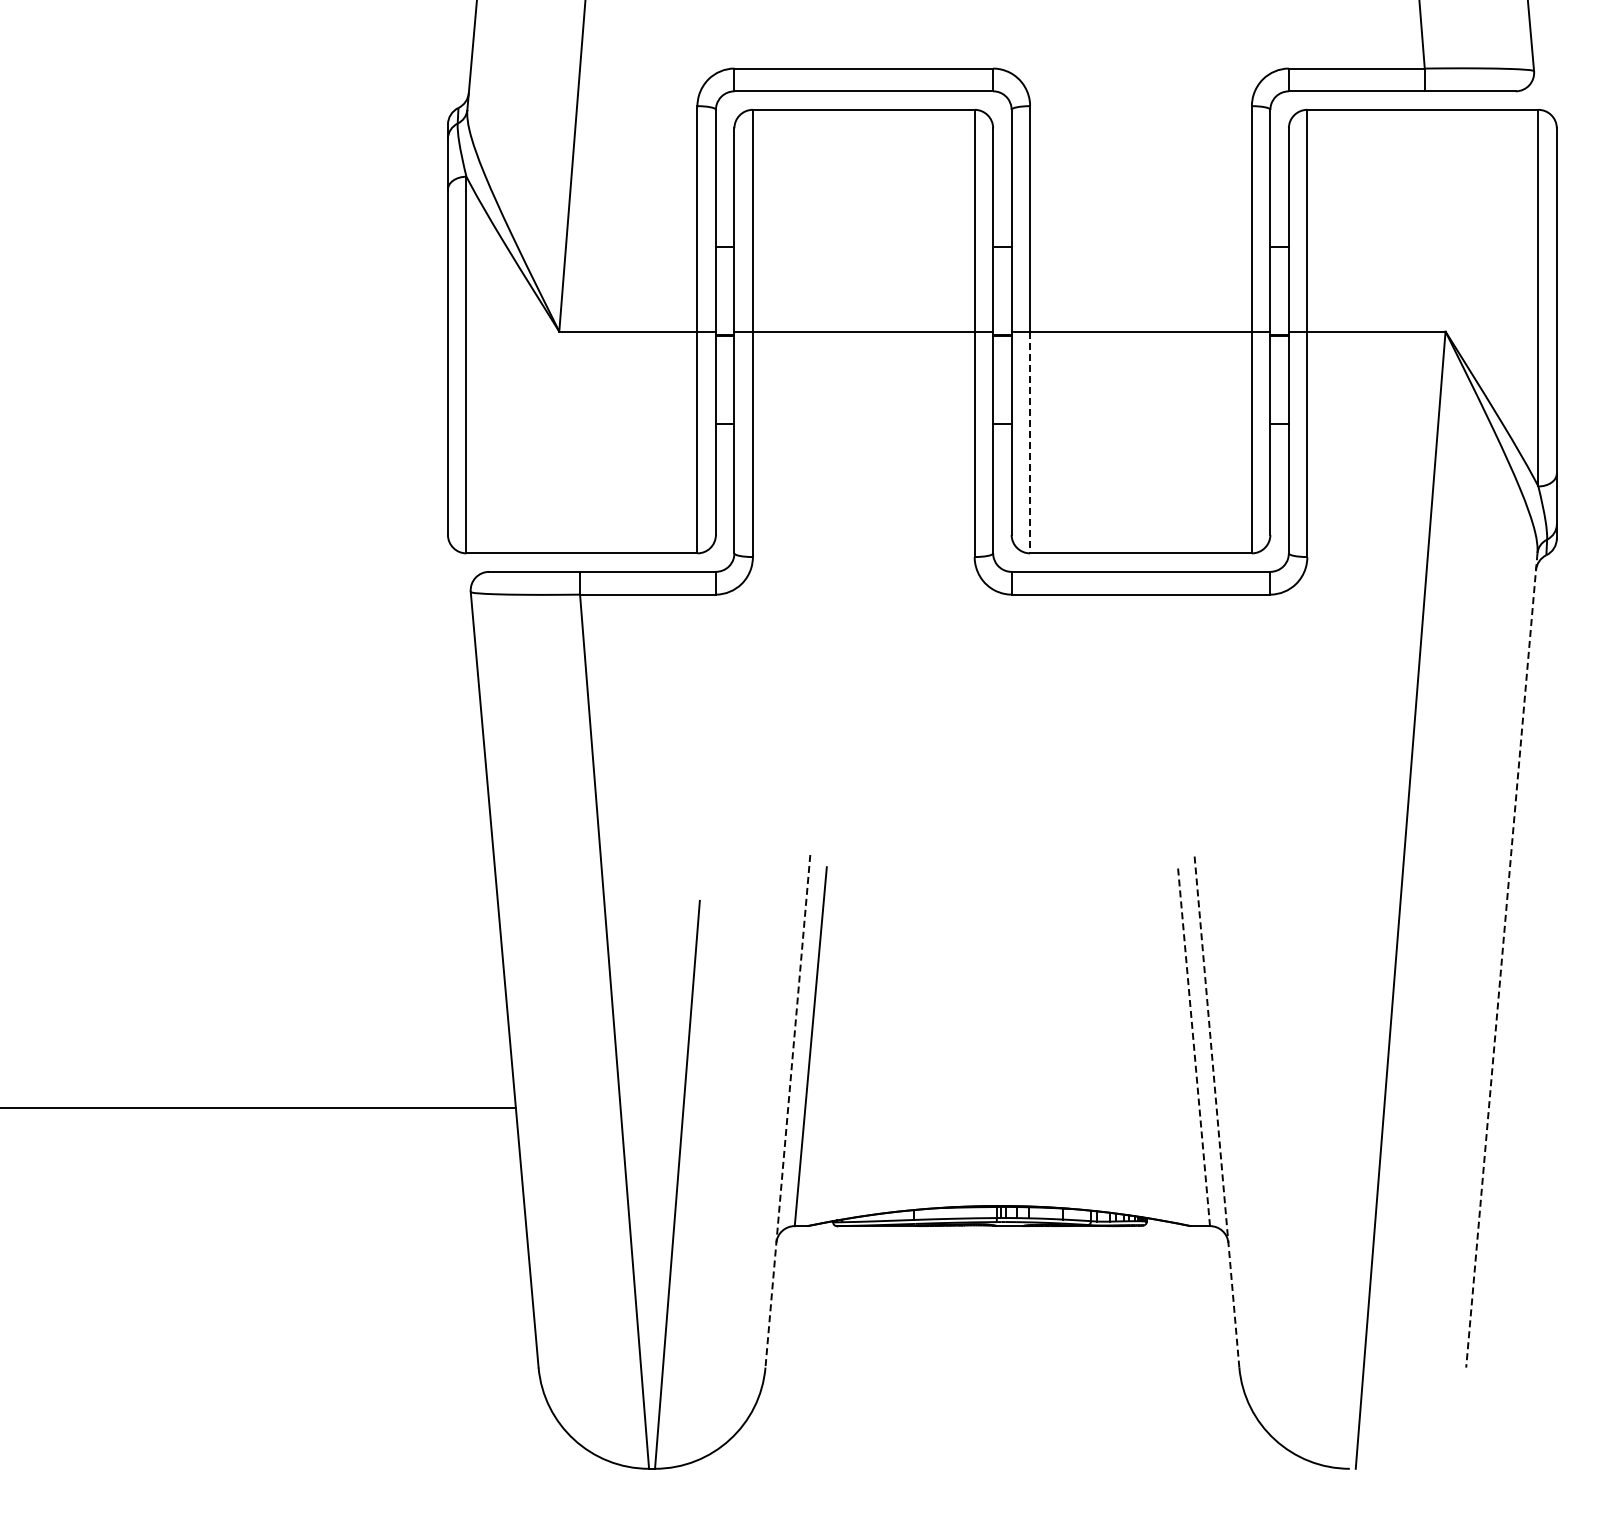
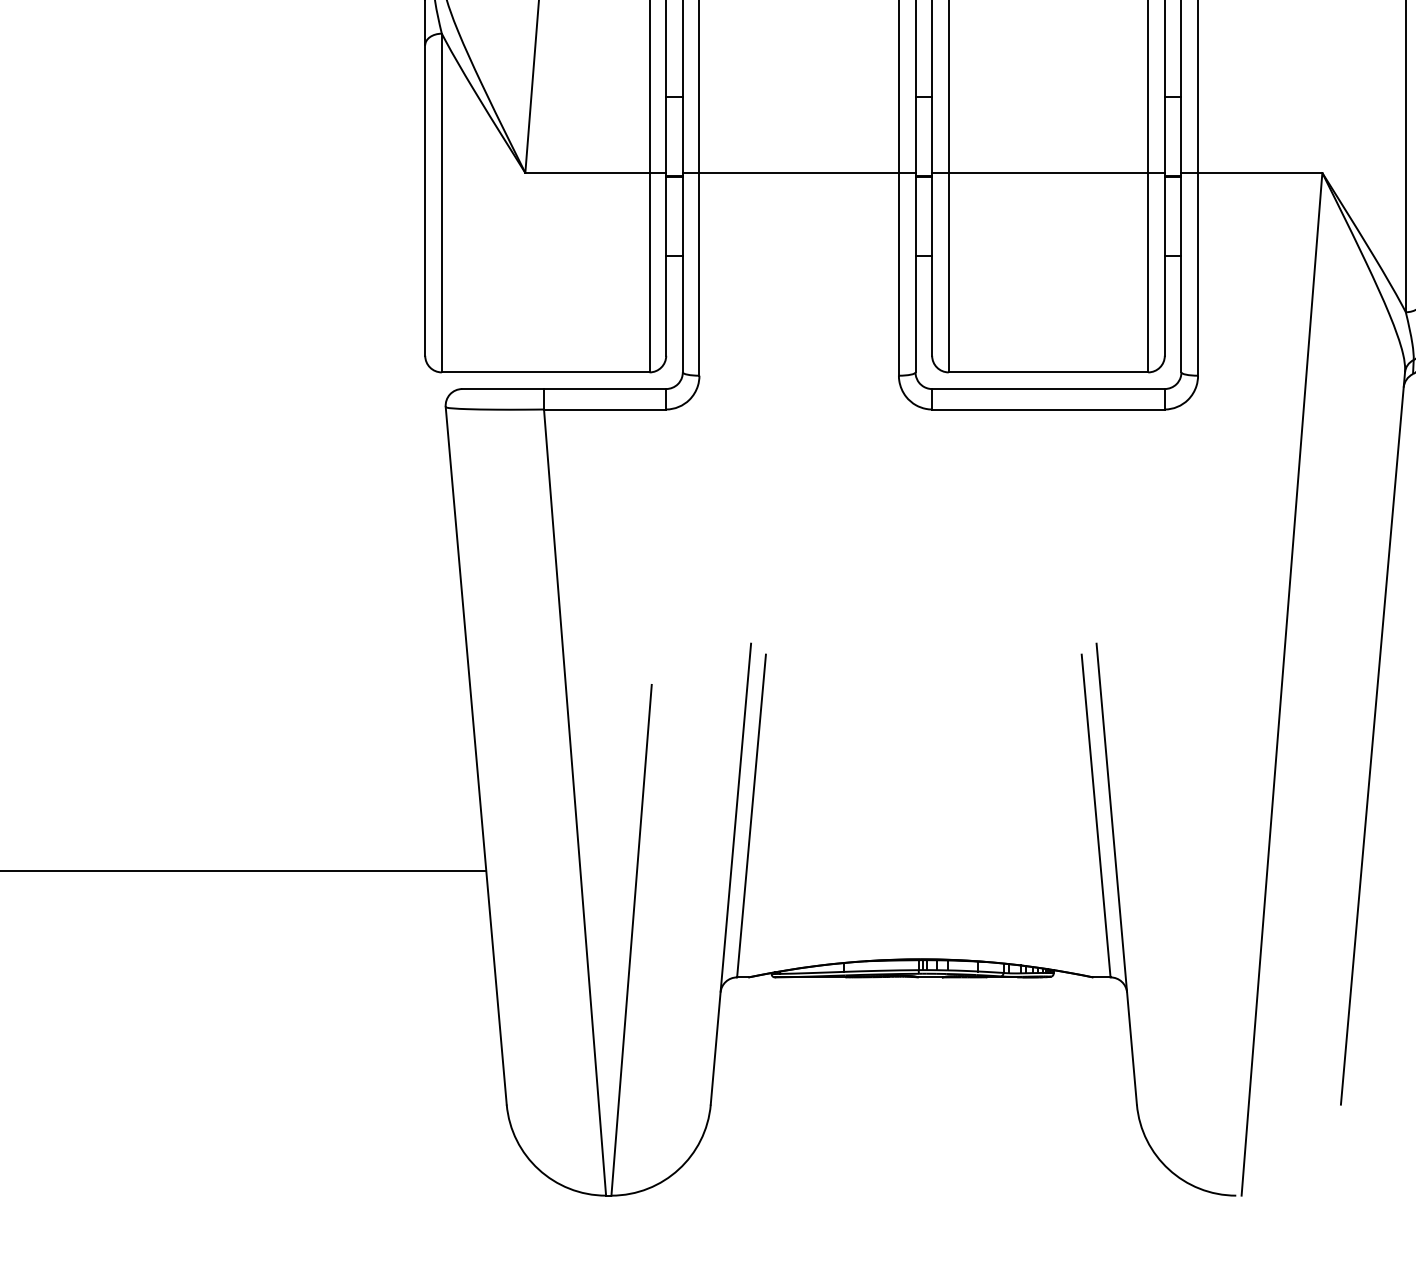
line: (1030, 442) -> (949, 272), dashed -> solid
line: (1501, 960) -> (1372, 738), dashed -> solid
line: (1193, 1046) -> (1095, 815), dashed -> solid
line: (1216, 1110) -> (1116, 873), dashed -> solid
line: (787, 1111) -> (730, 874), dashed -> solid

